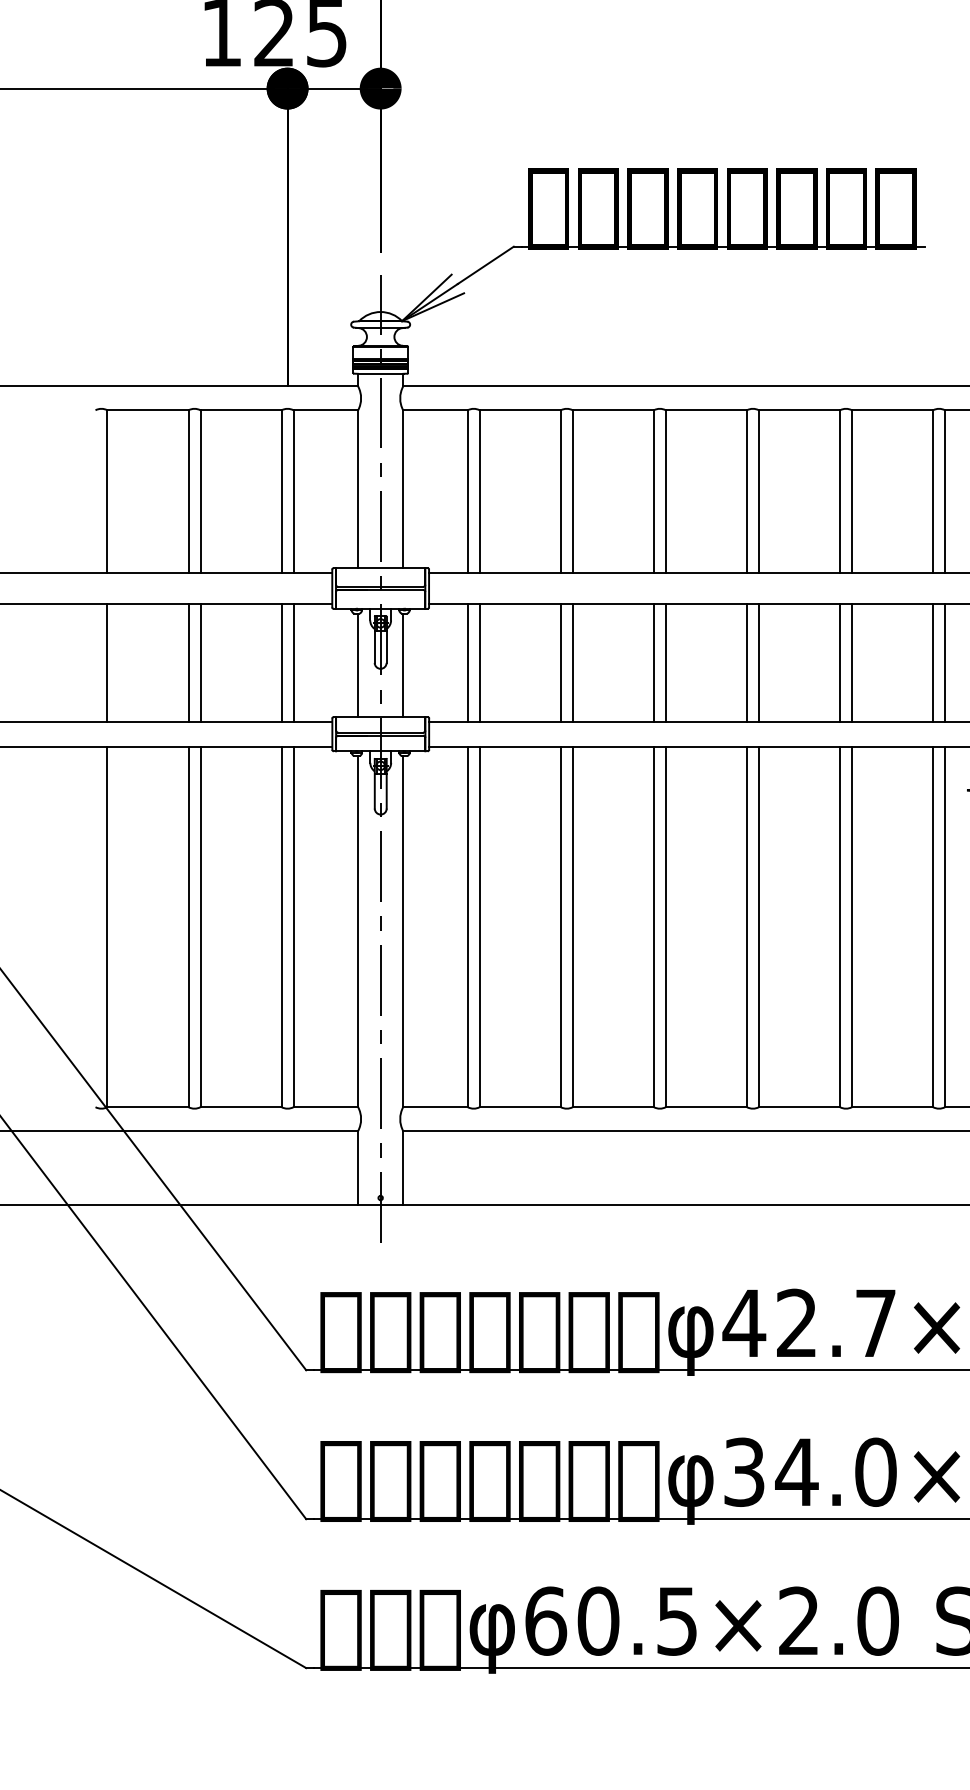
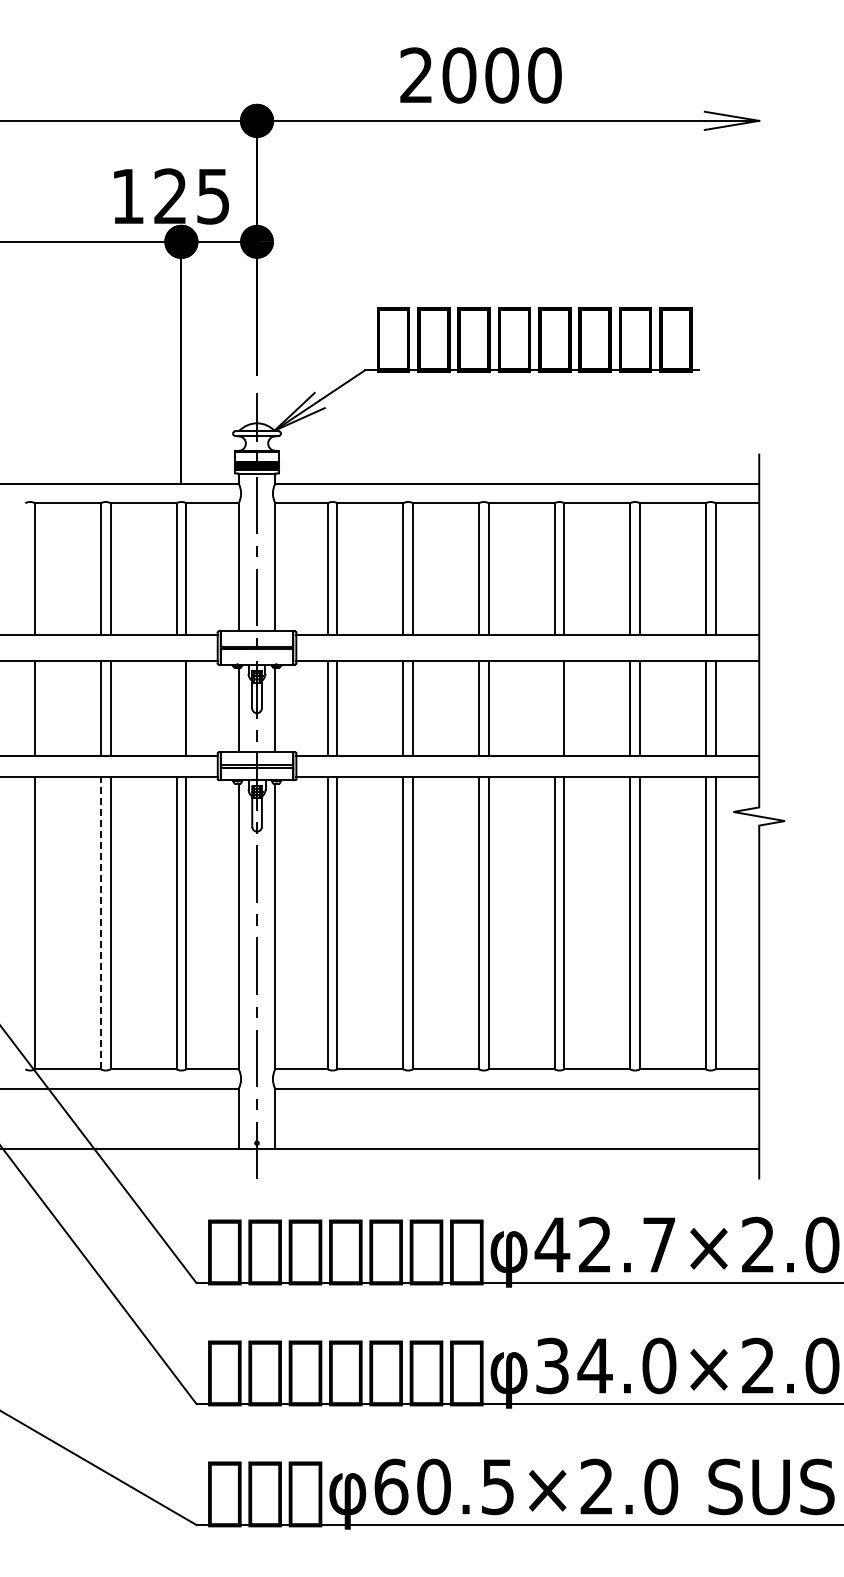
line: (281, 663) -> (176, 708), removed
line: (746, 663) -> (554, 708), removed
line: (188, 926) -> (100, 922), solid -> dashed

